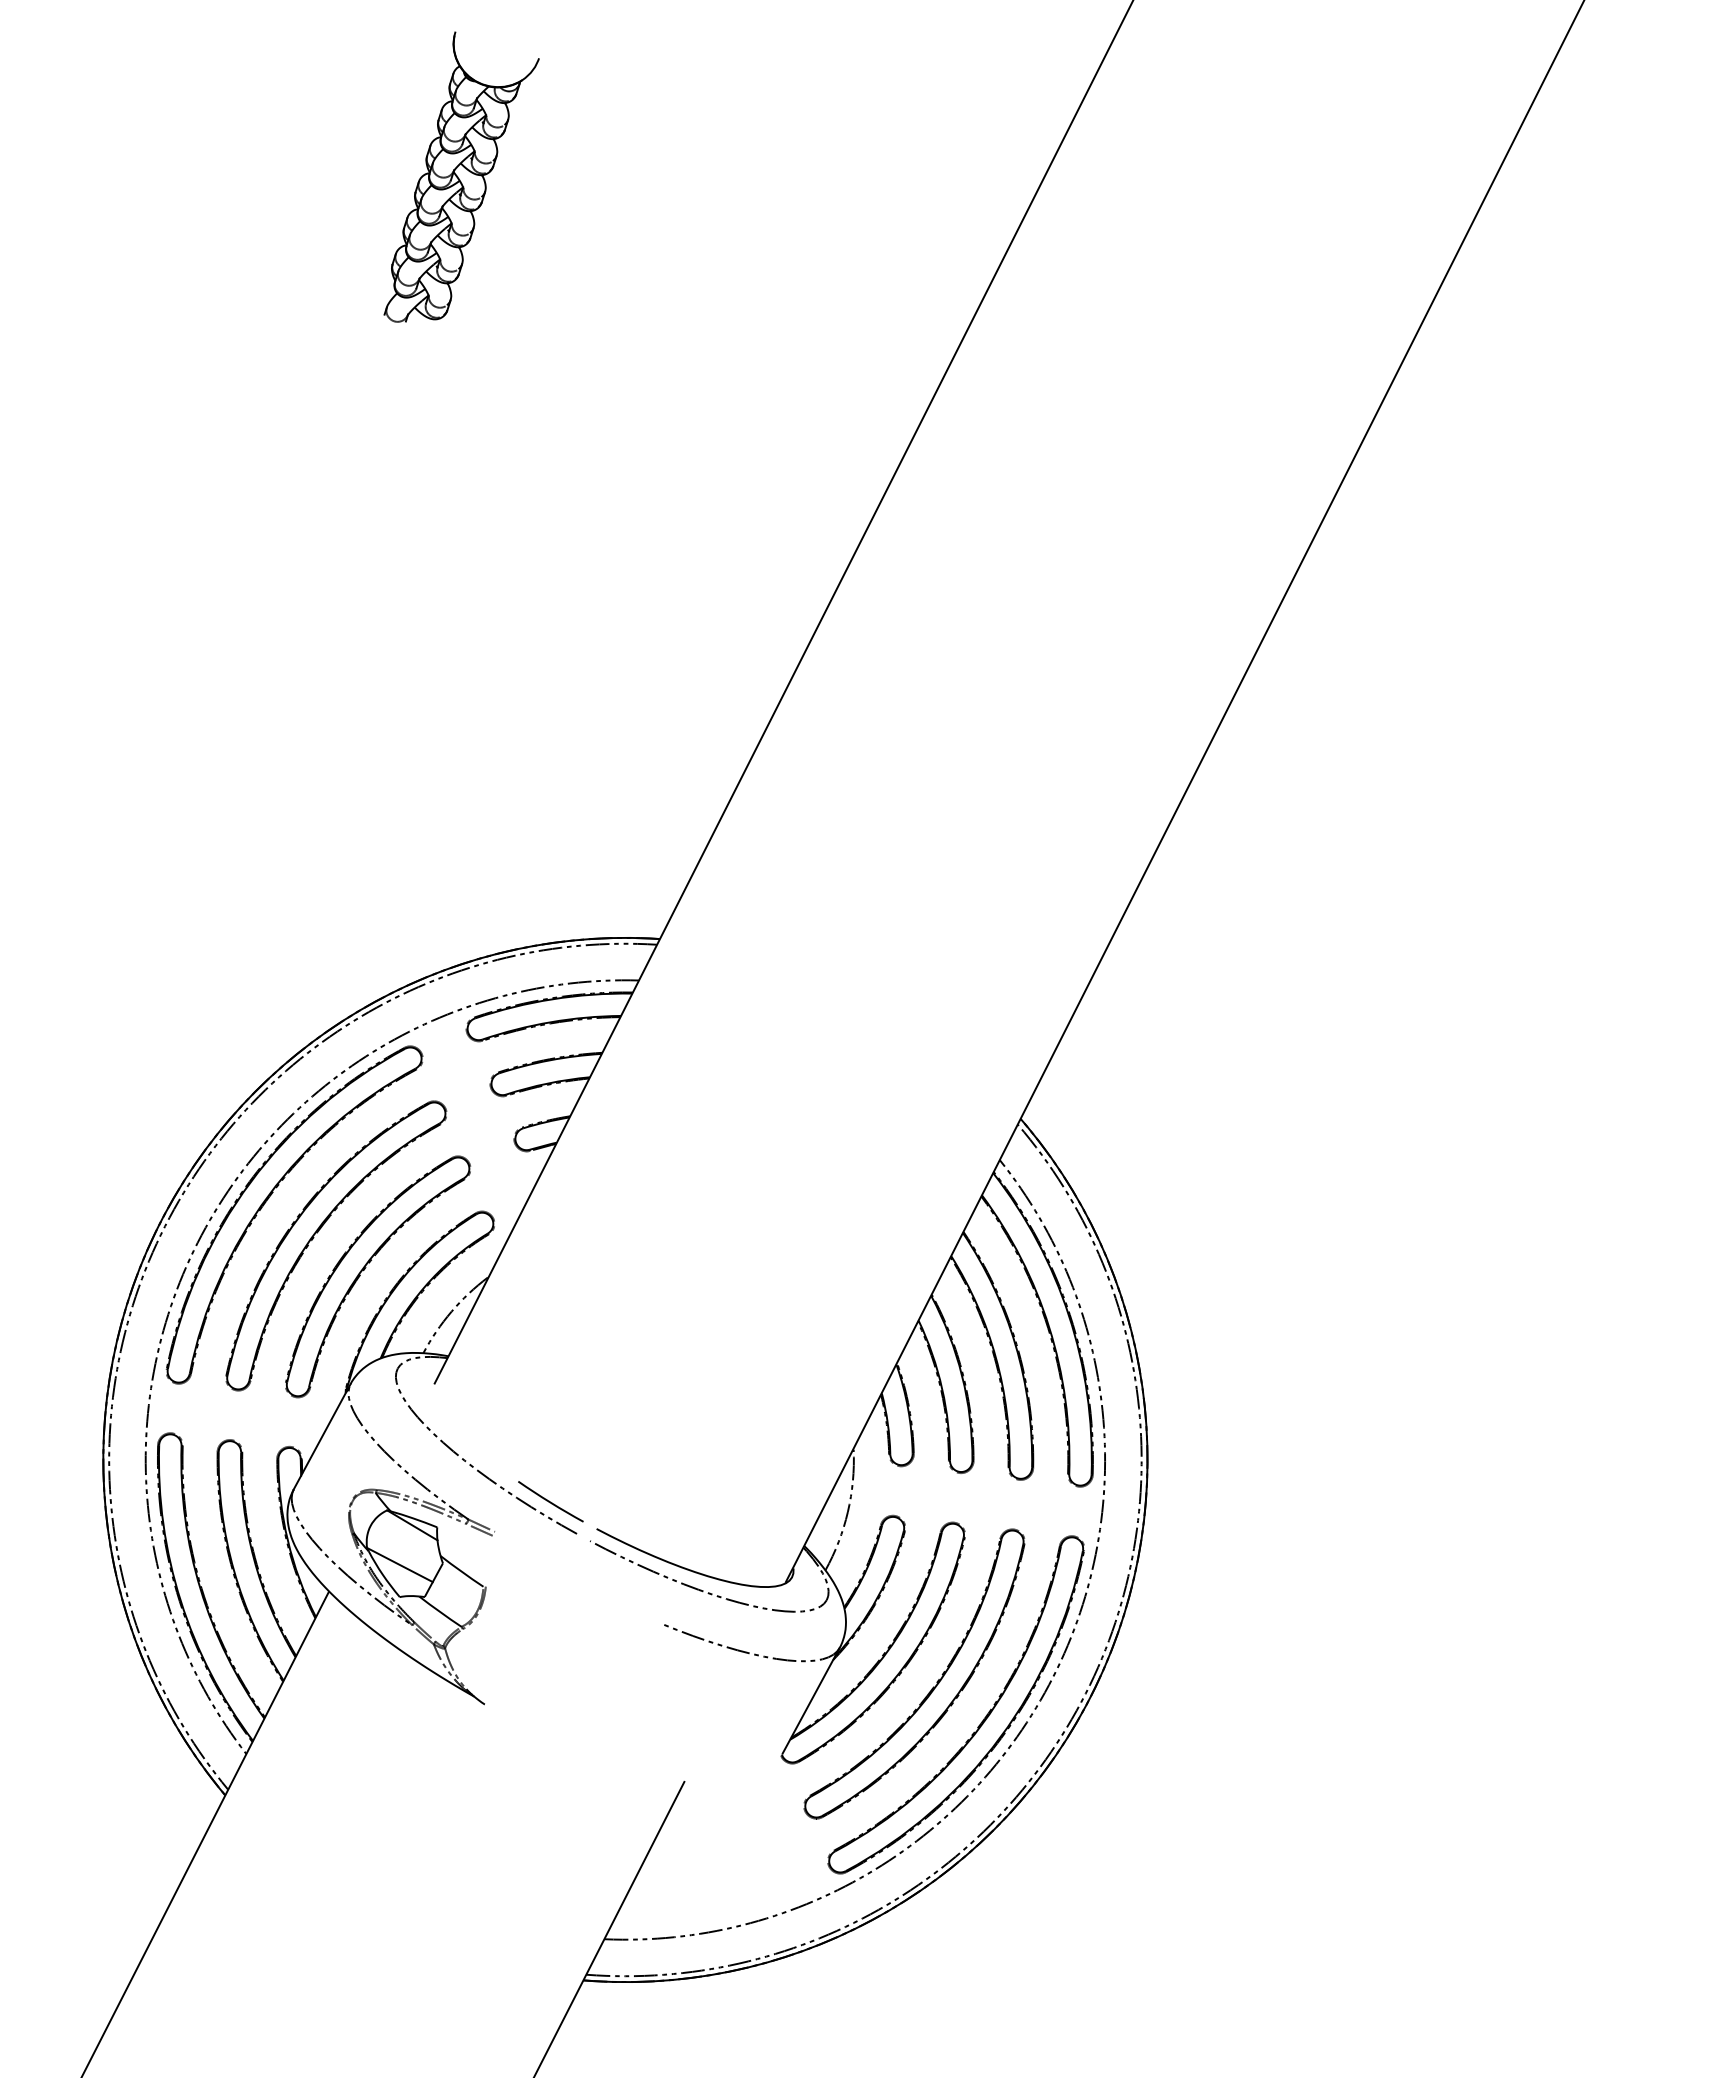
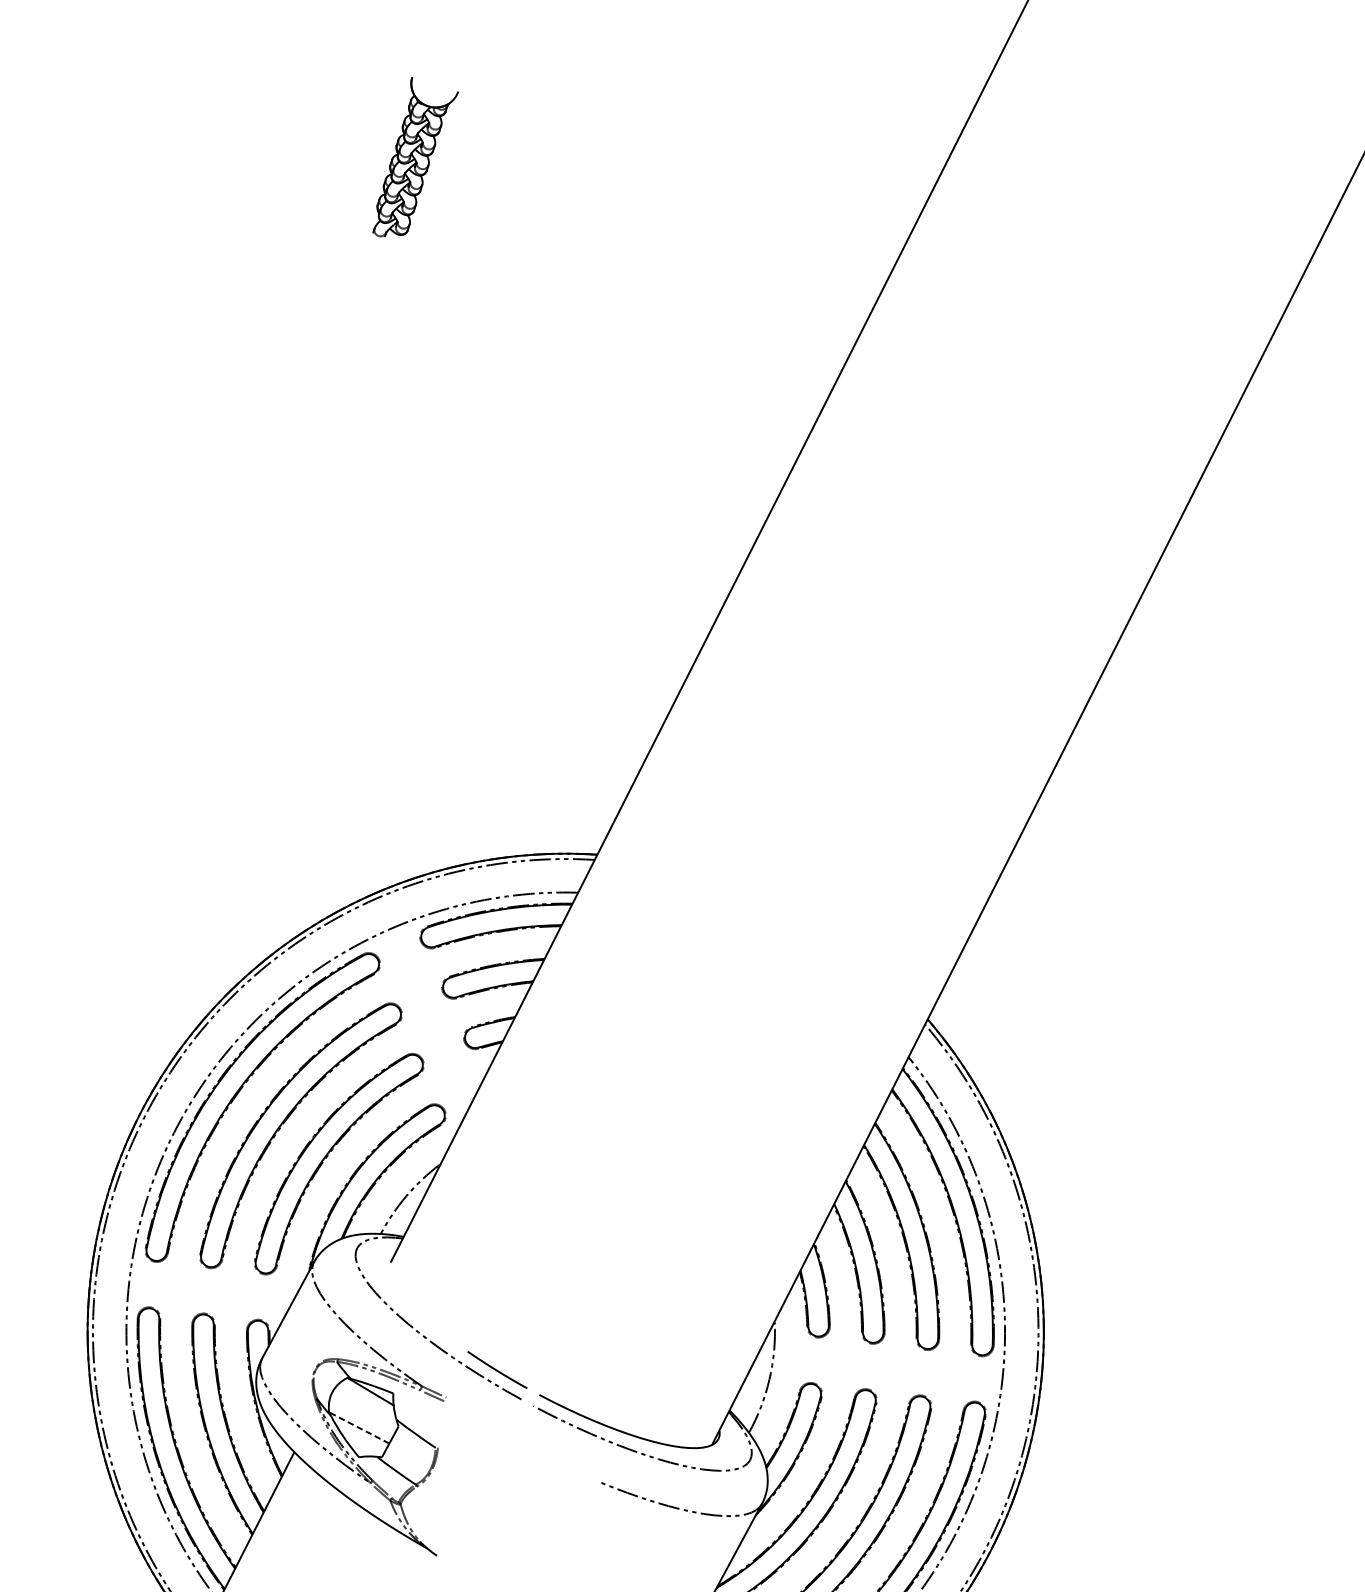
part: (461, 176) -> (415, 156), size x0.6
line: (399, 1564) -> (358, 1427), solid -> dashed

